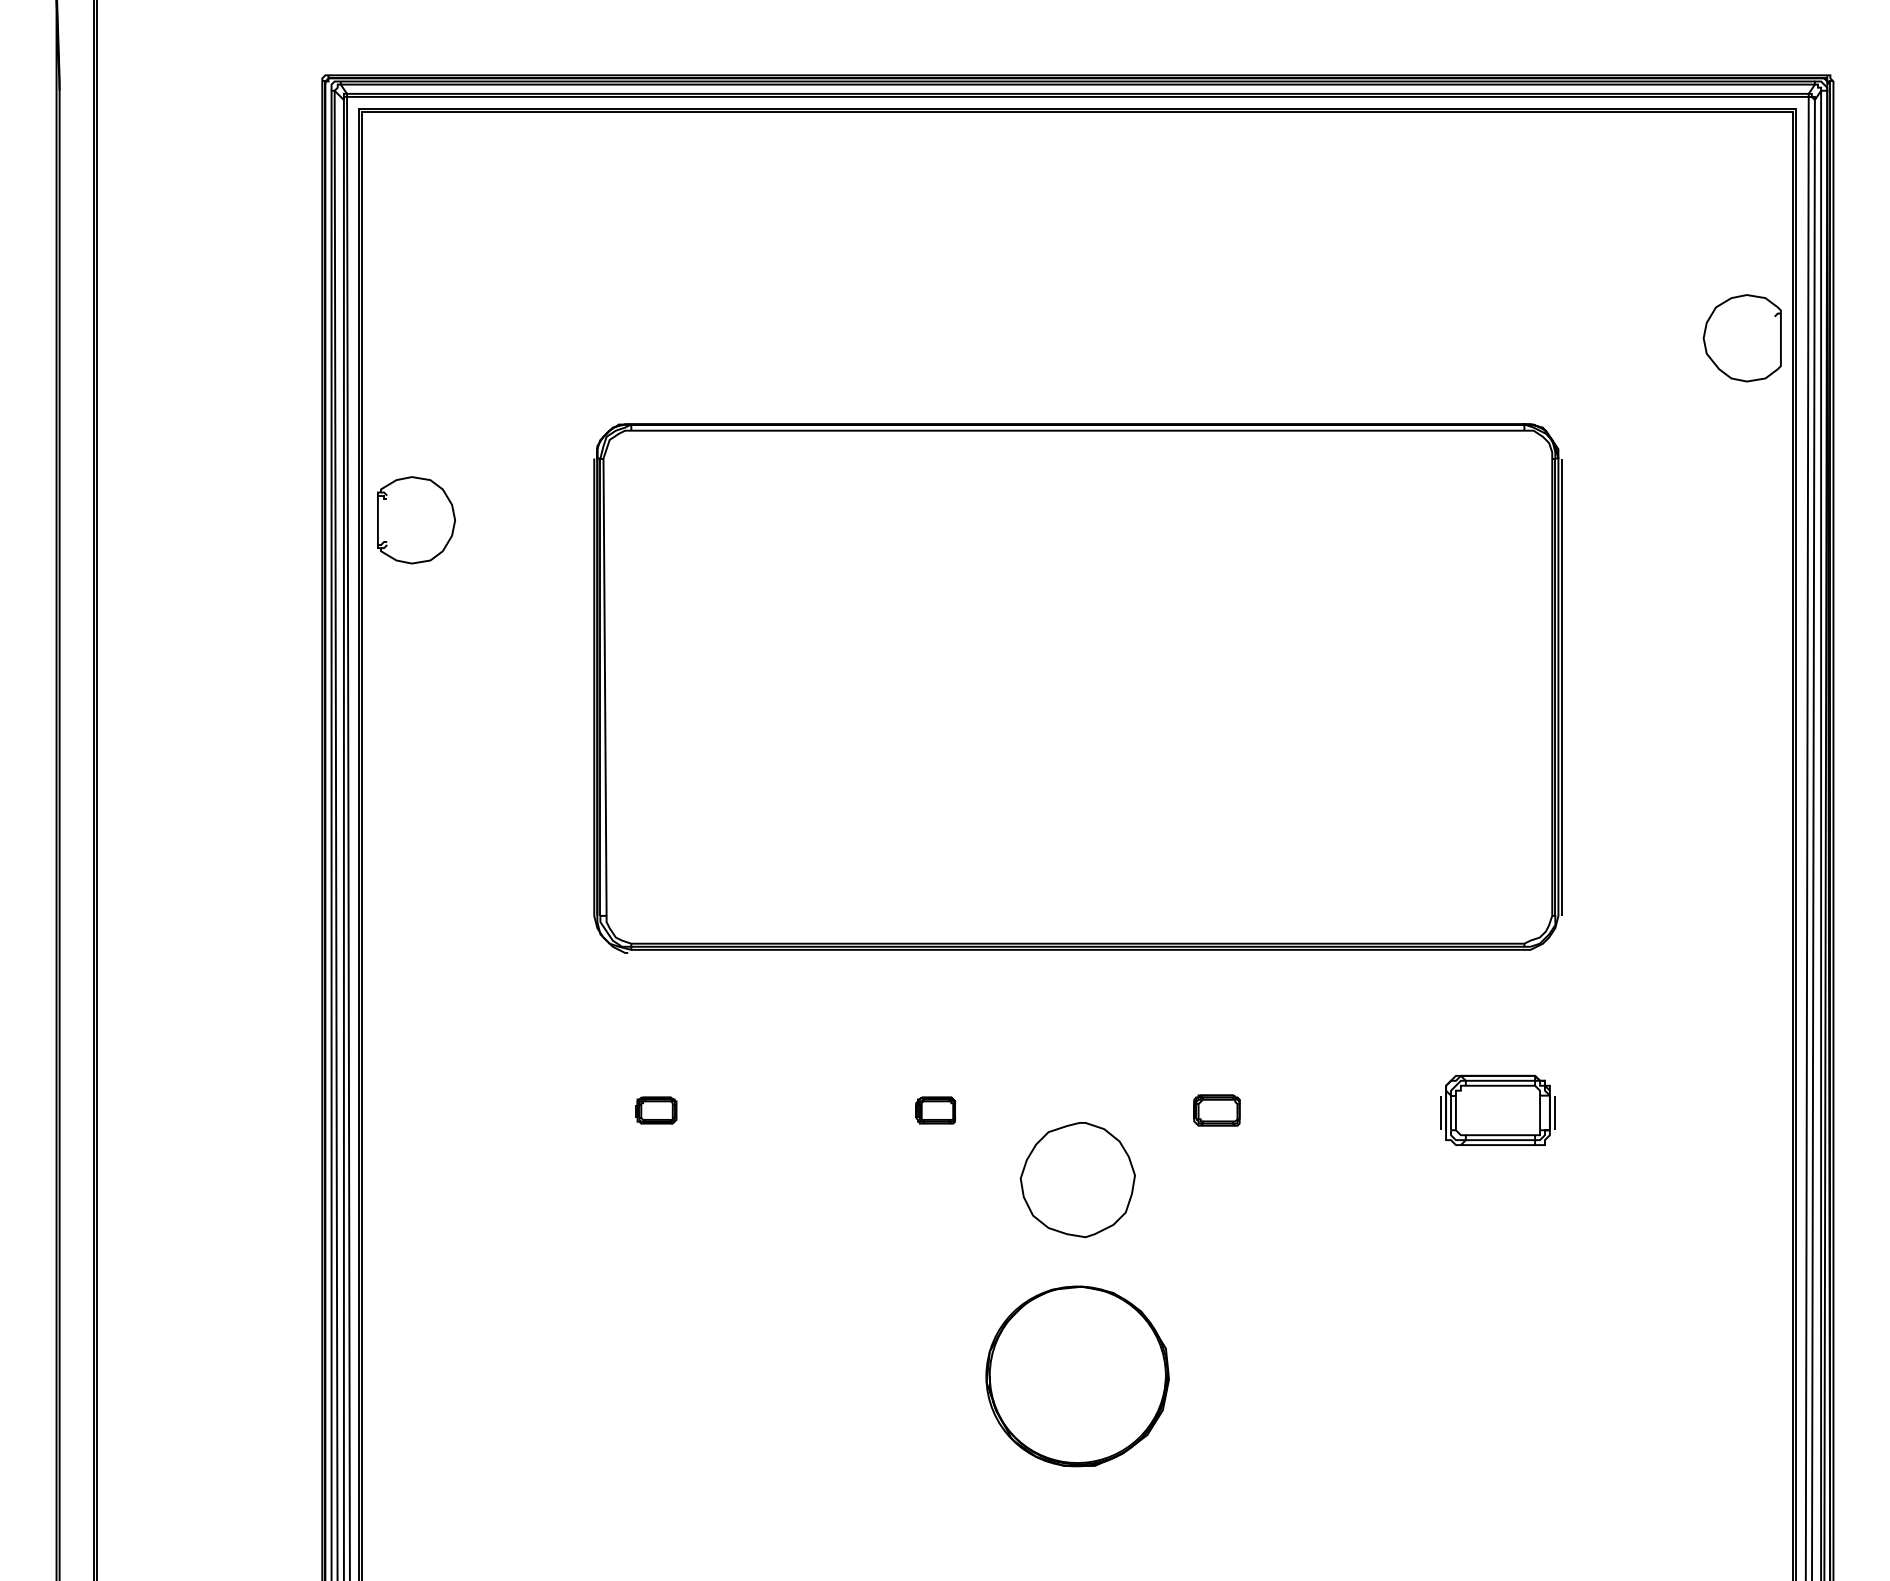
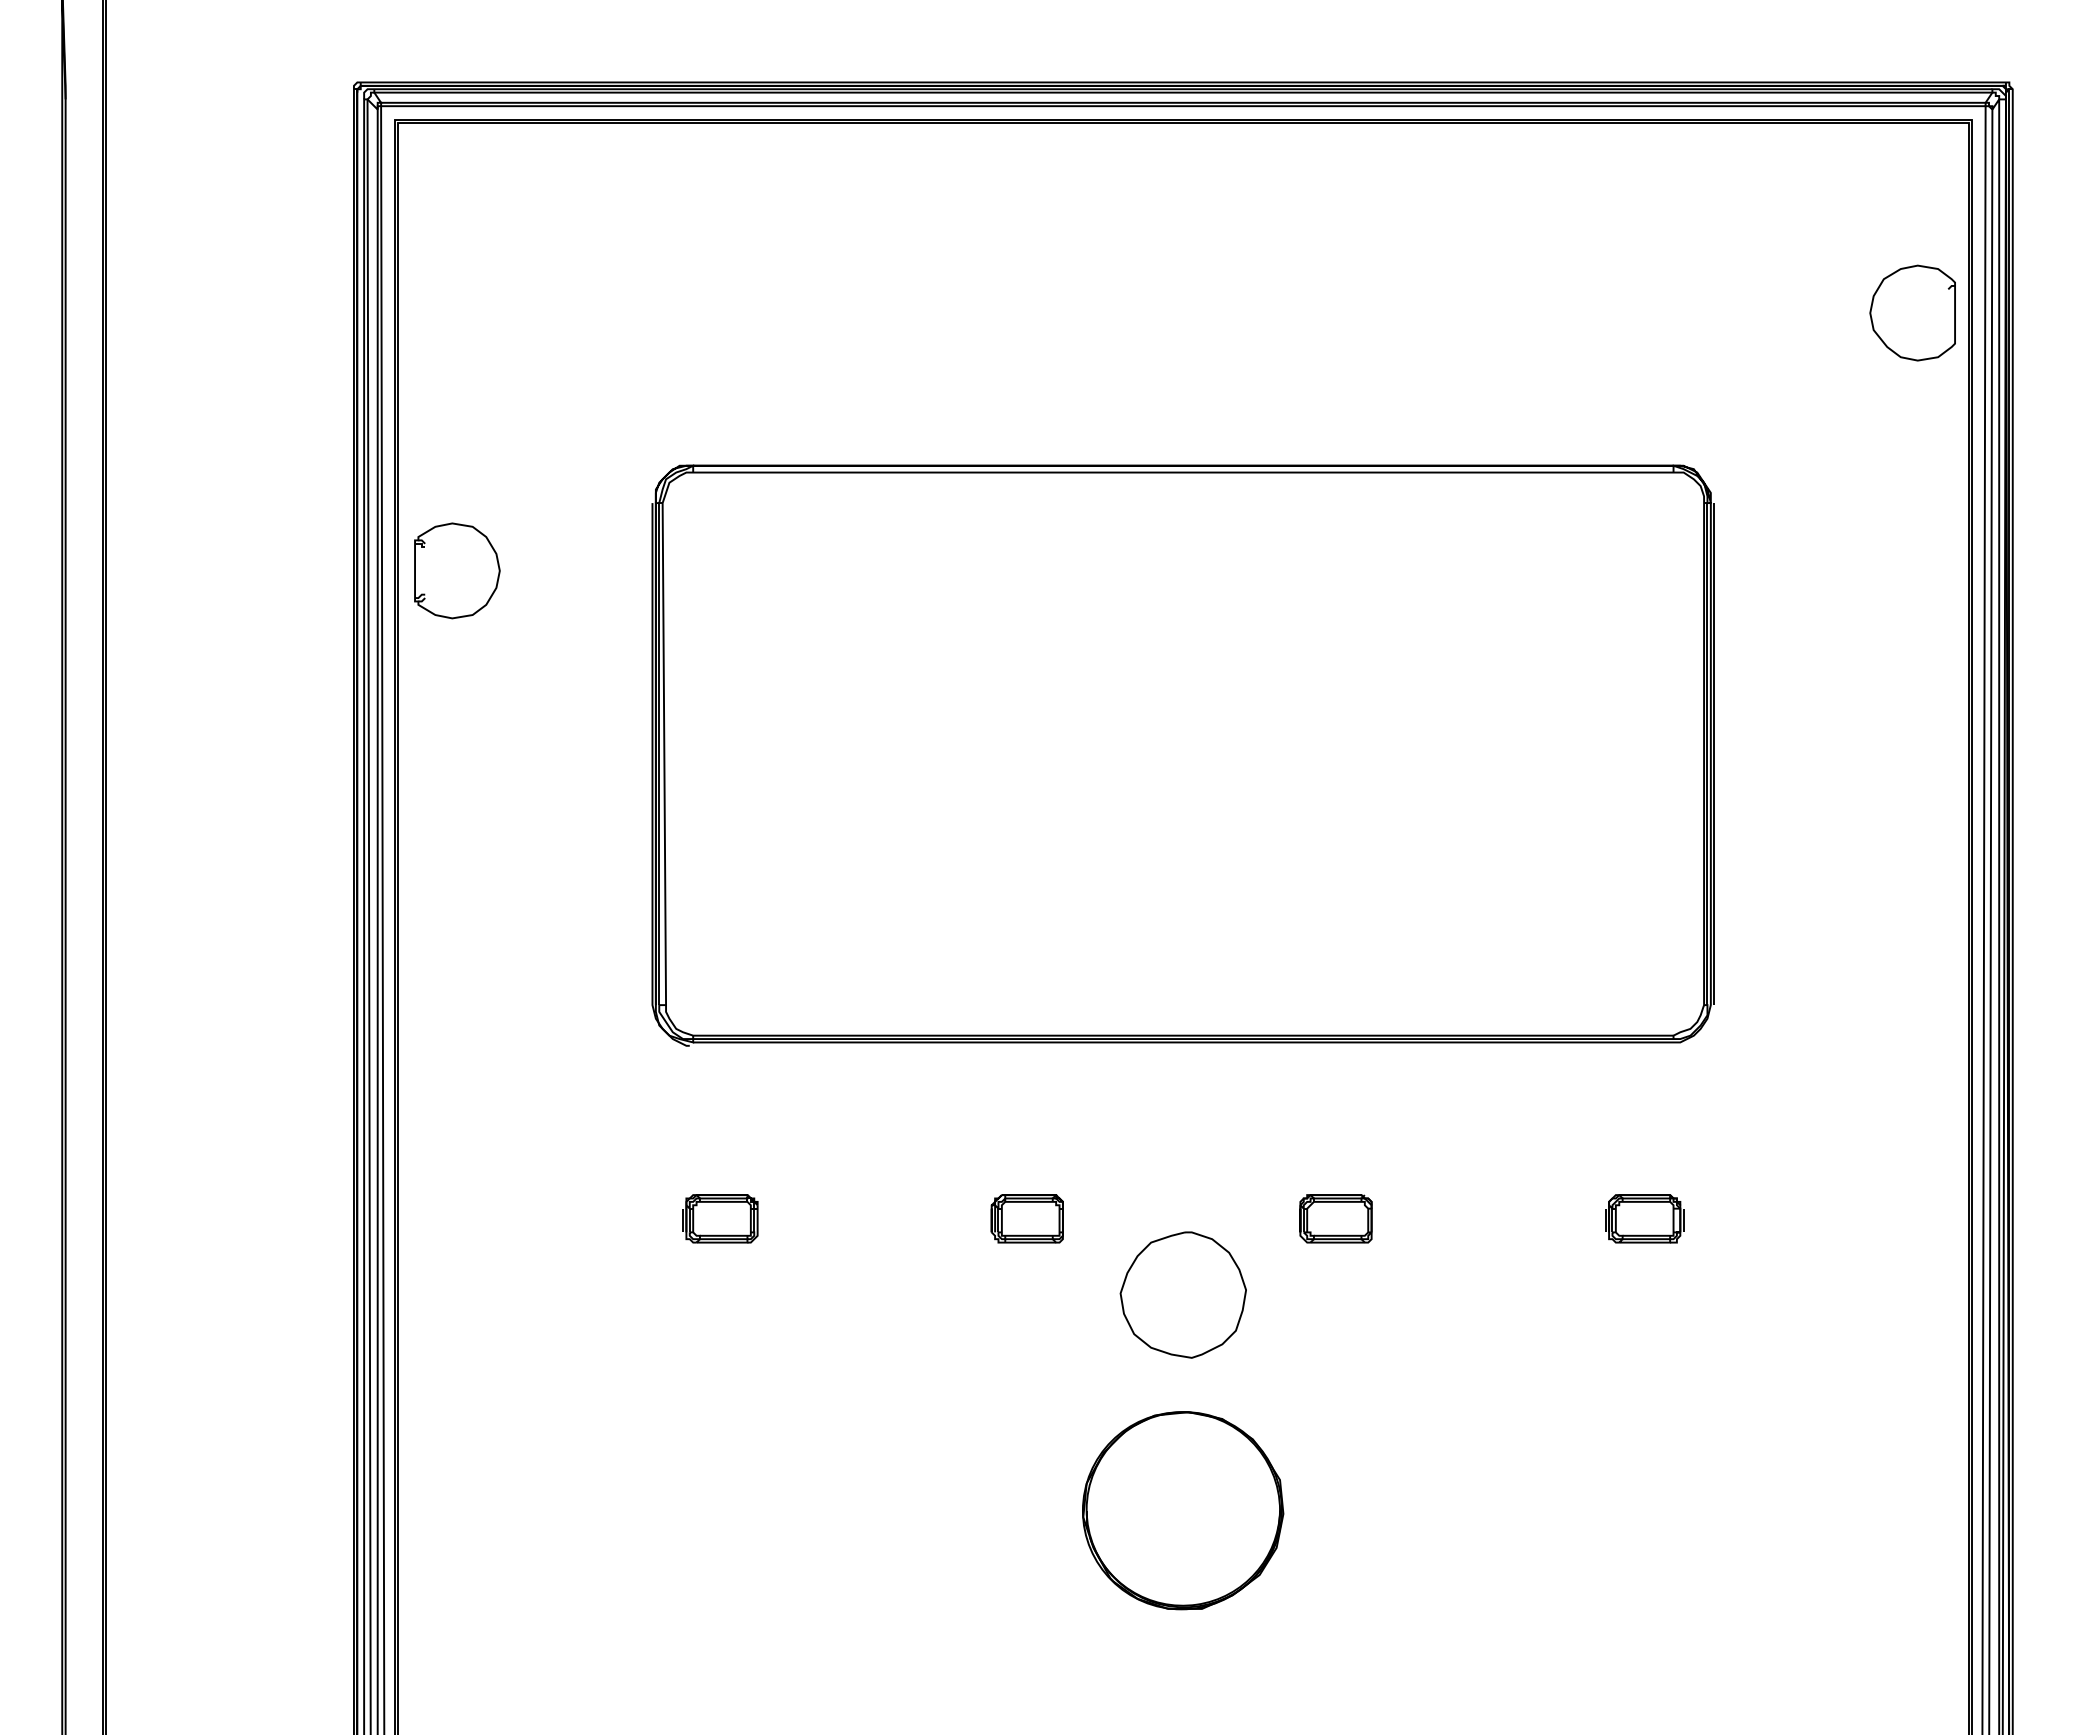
part: (1742, 337) -> (1912, 312), moved
part: (656, 1110) -> (720, 1218), size x1.67
part: (934, 1110) -> (1026, 1218), size x1.67
part: (1216, 1110) -> (1335, 1218), size x1.43
part: (1497, 1110) -> (1644, 1218), size x0.62

